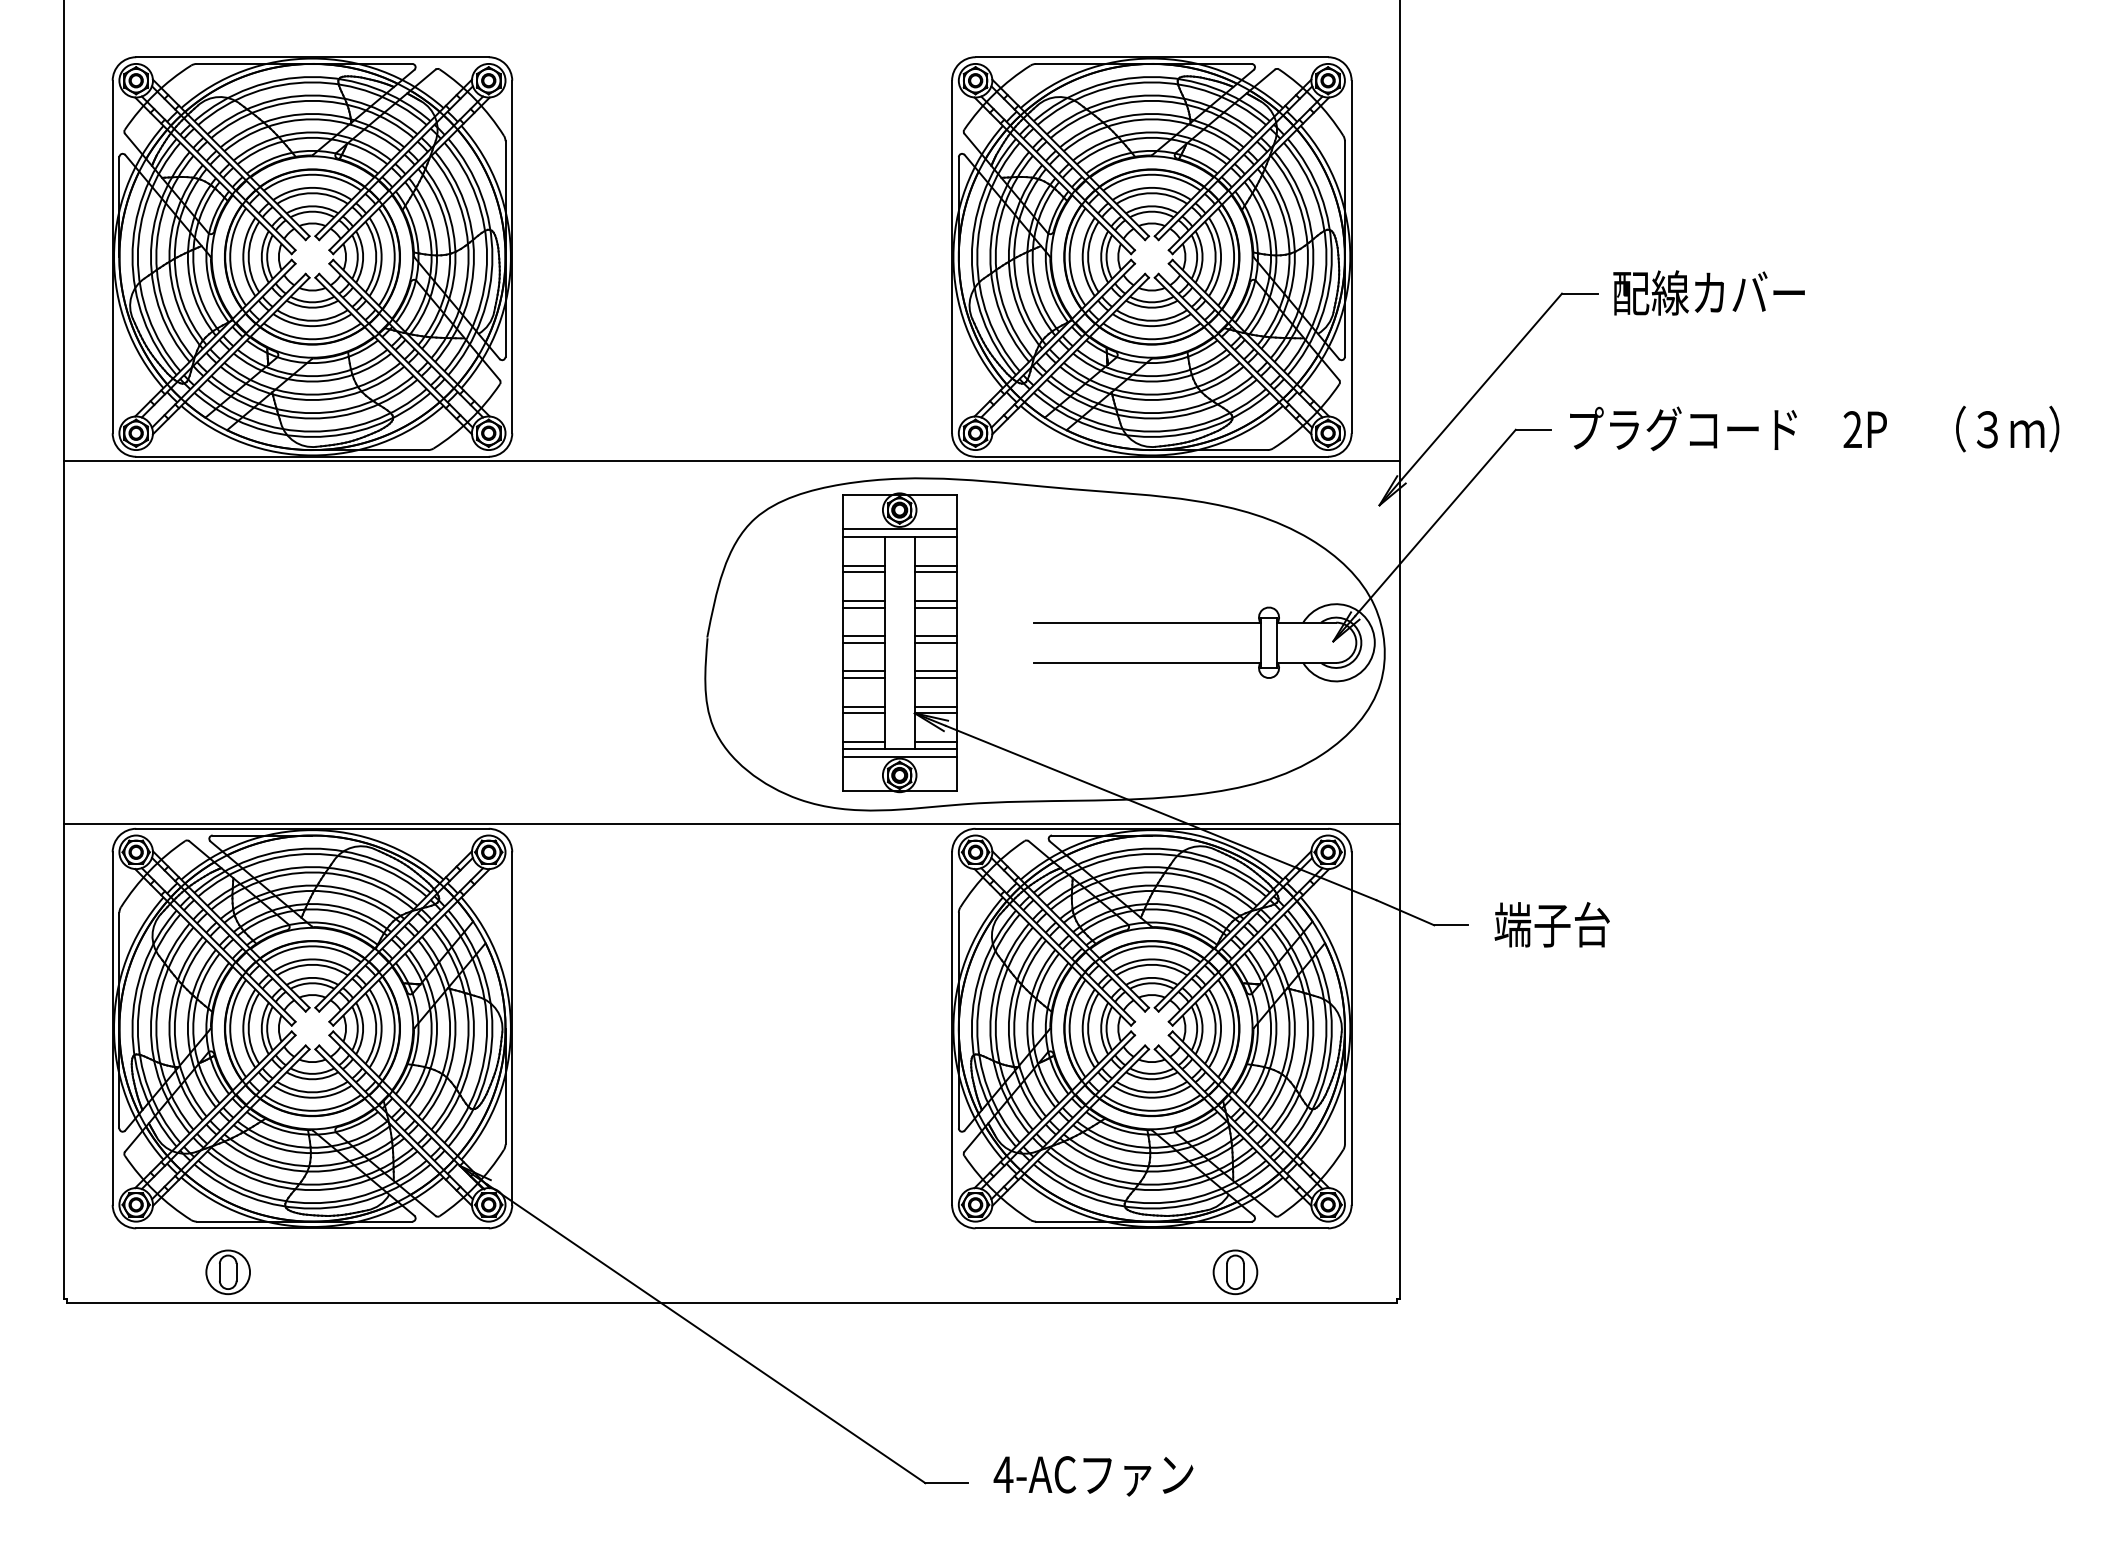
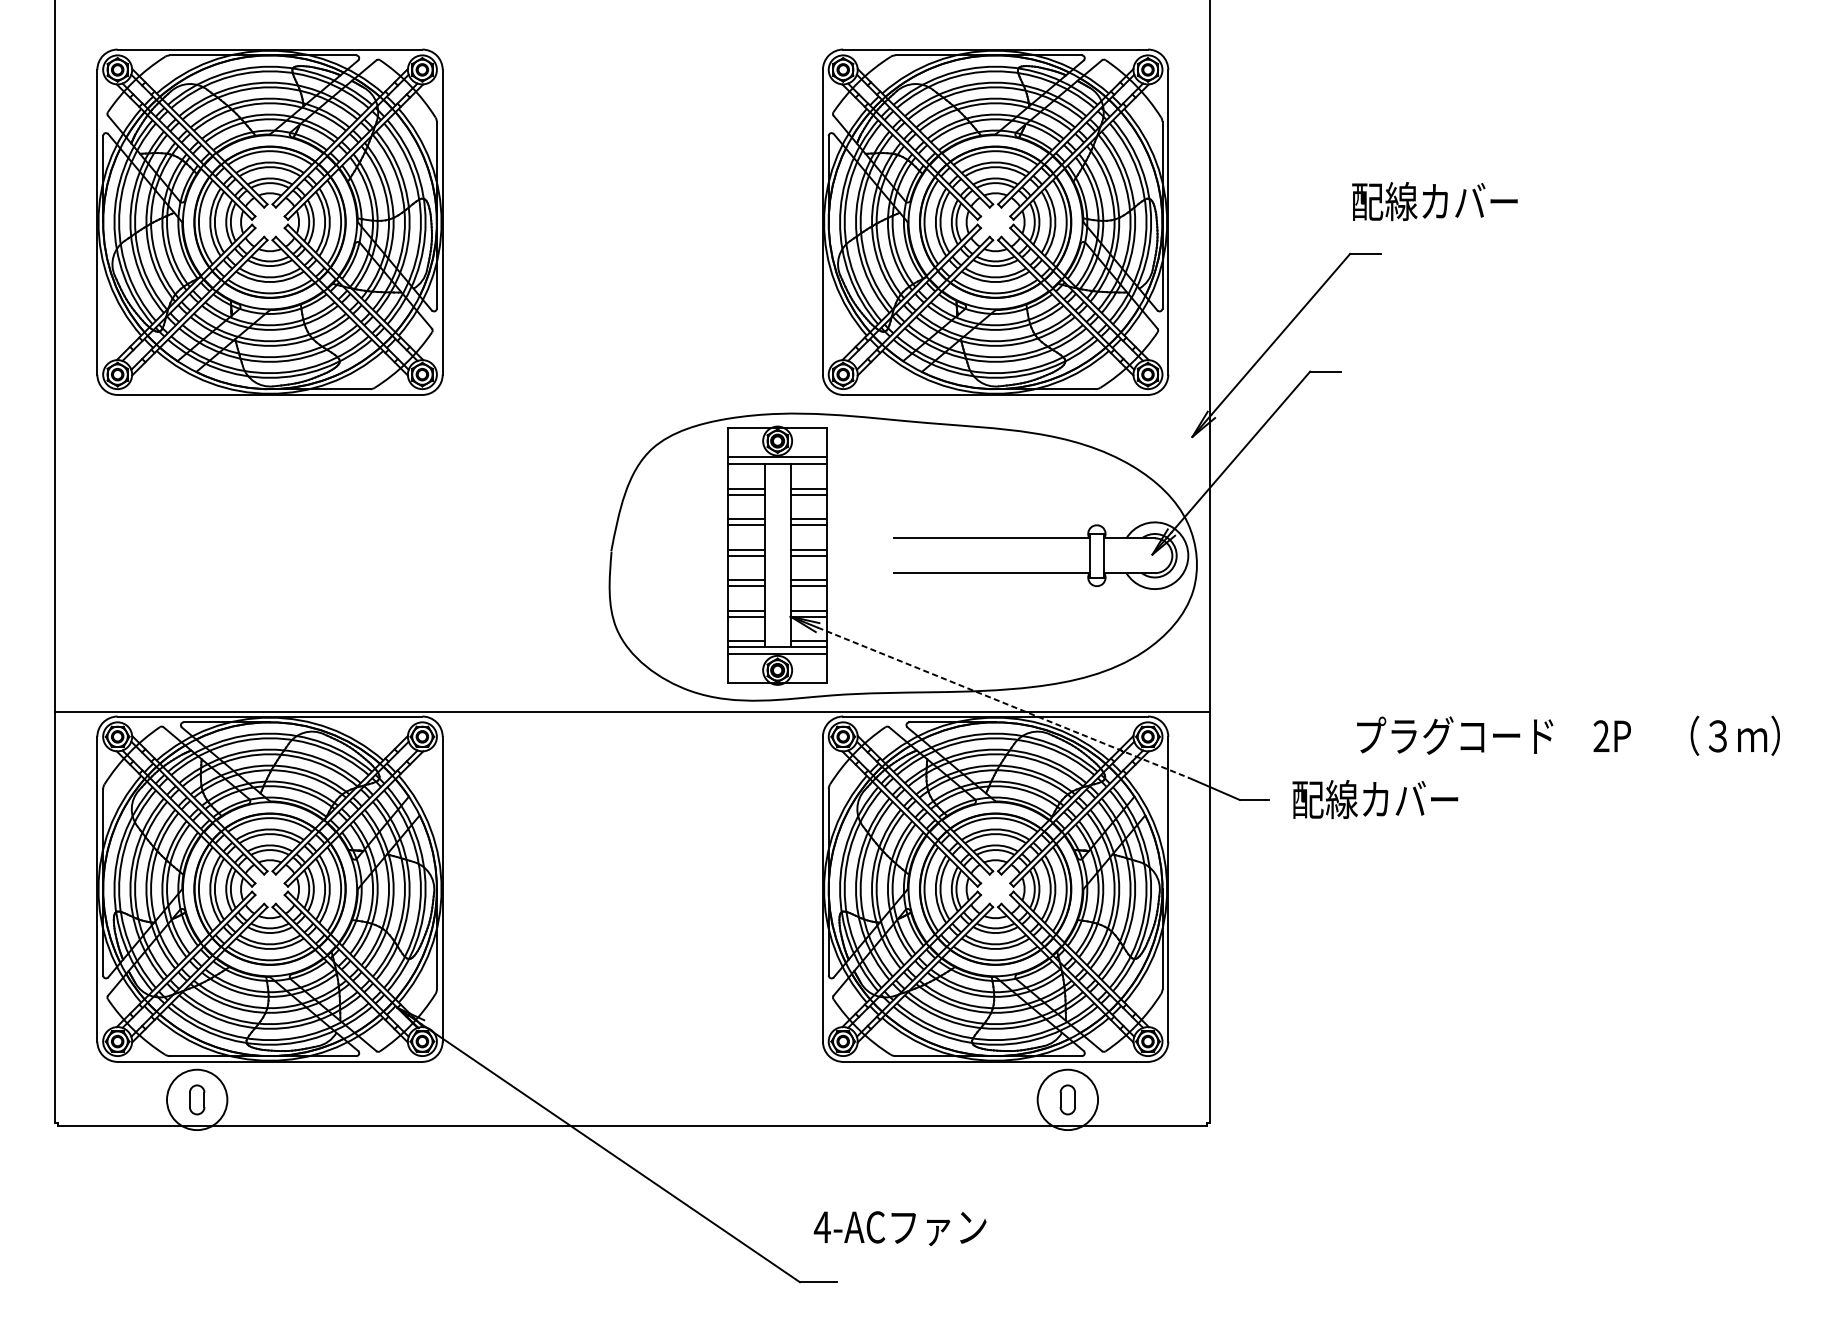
text: (1708, 292) -> (1434, 201), moved
text: (1814, 428) -> (1568, 735), moved
line: (731, 461) -> (632, 399), removed
line: (1161, 813) -> (1003, 703), solid -> dashed
text: (1590, 924) -> (1374, 799), 端子台 -> 配線カバー
circle: (228, 1272) -> (197, 1100), size x1.6
circle: (1235, 1272) -> (1067, 1100), size x1.6
text: (1093, 1476) -> (900, 1228), moved

